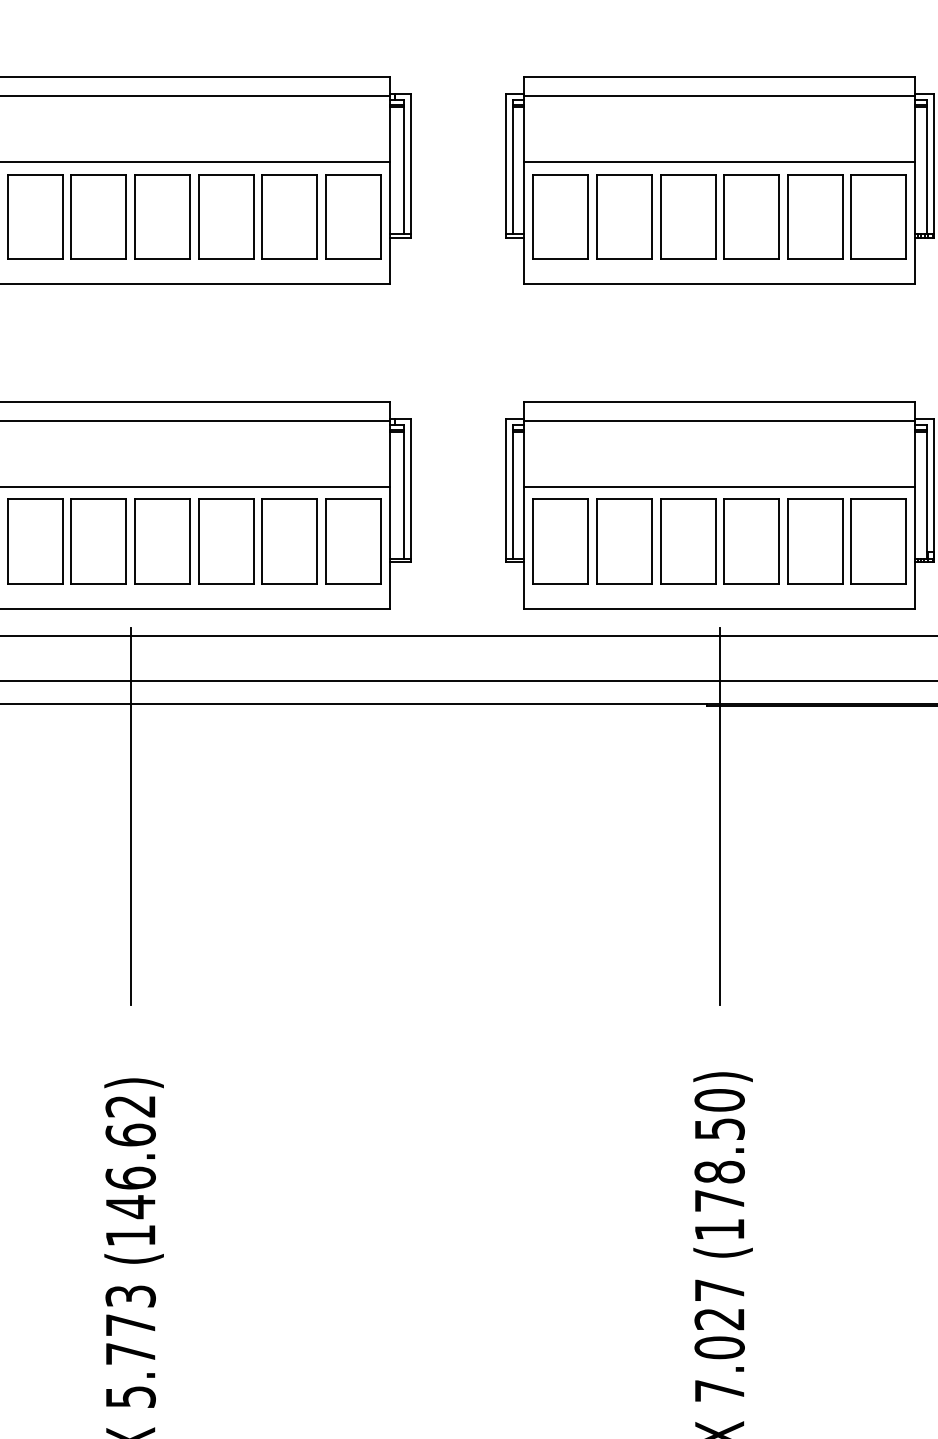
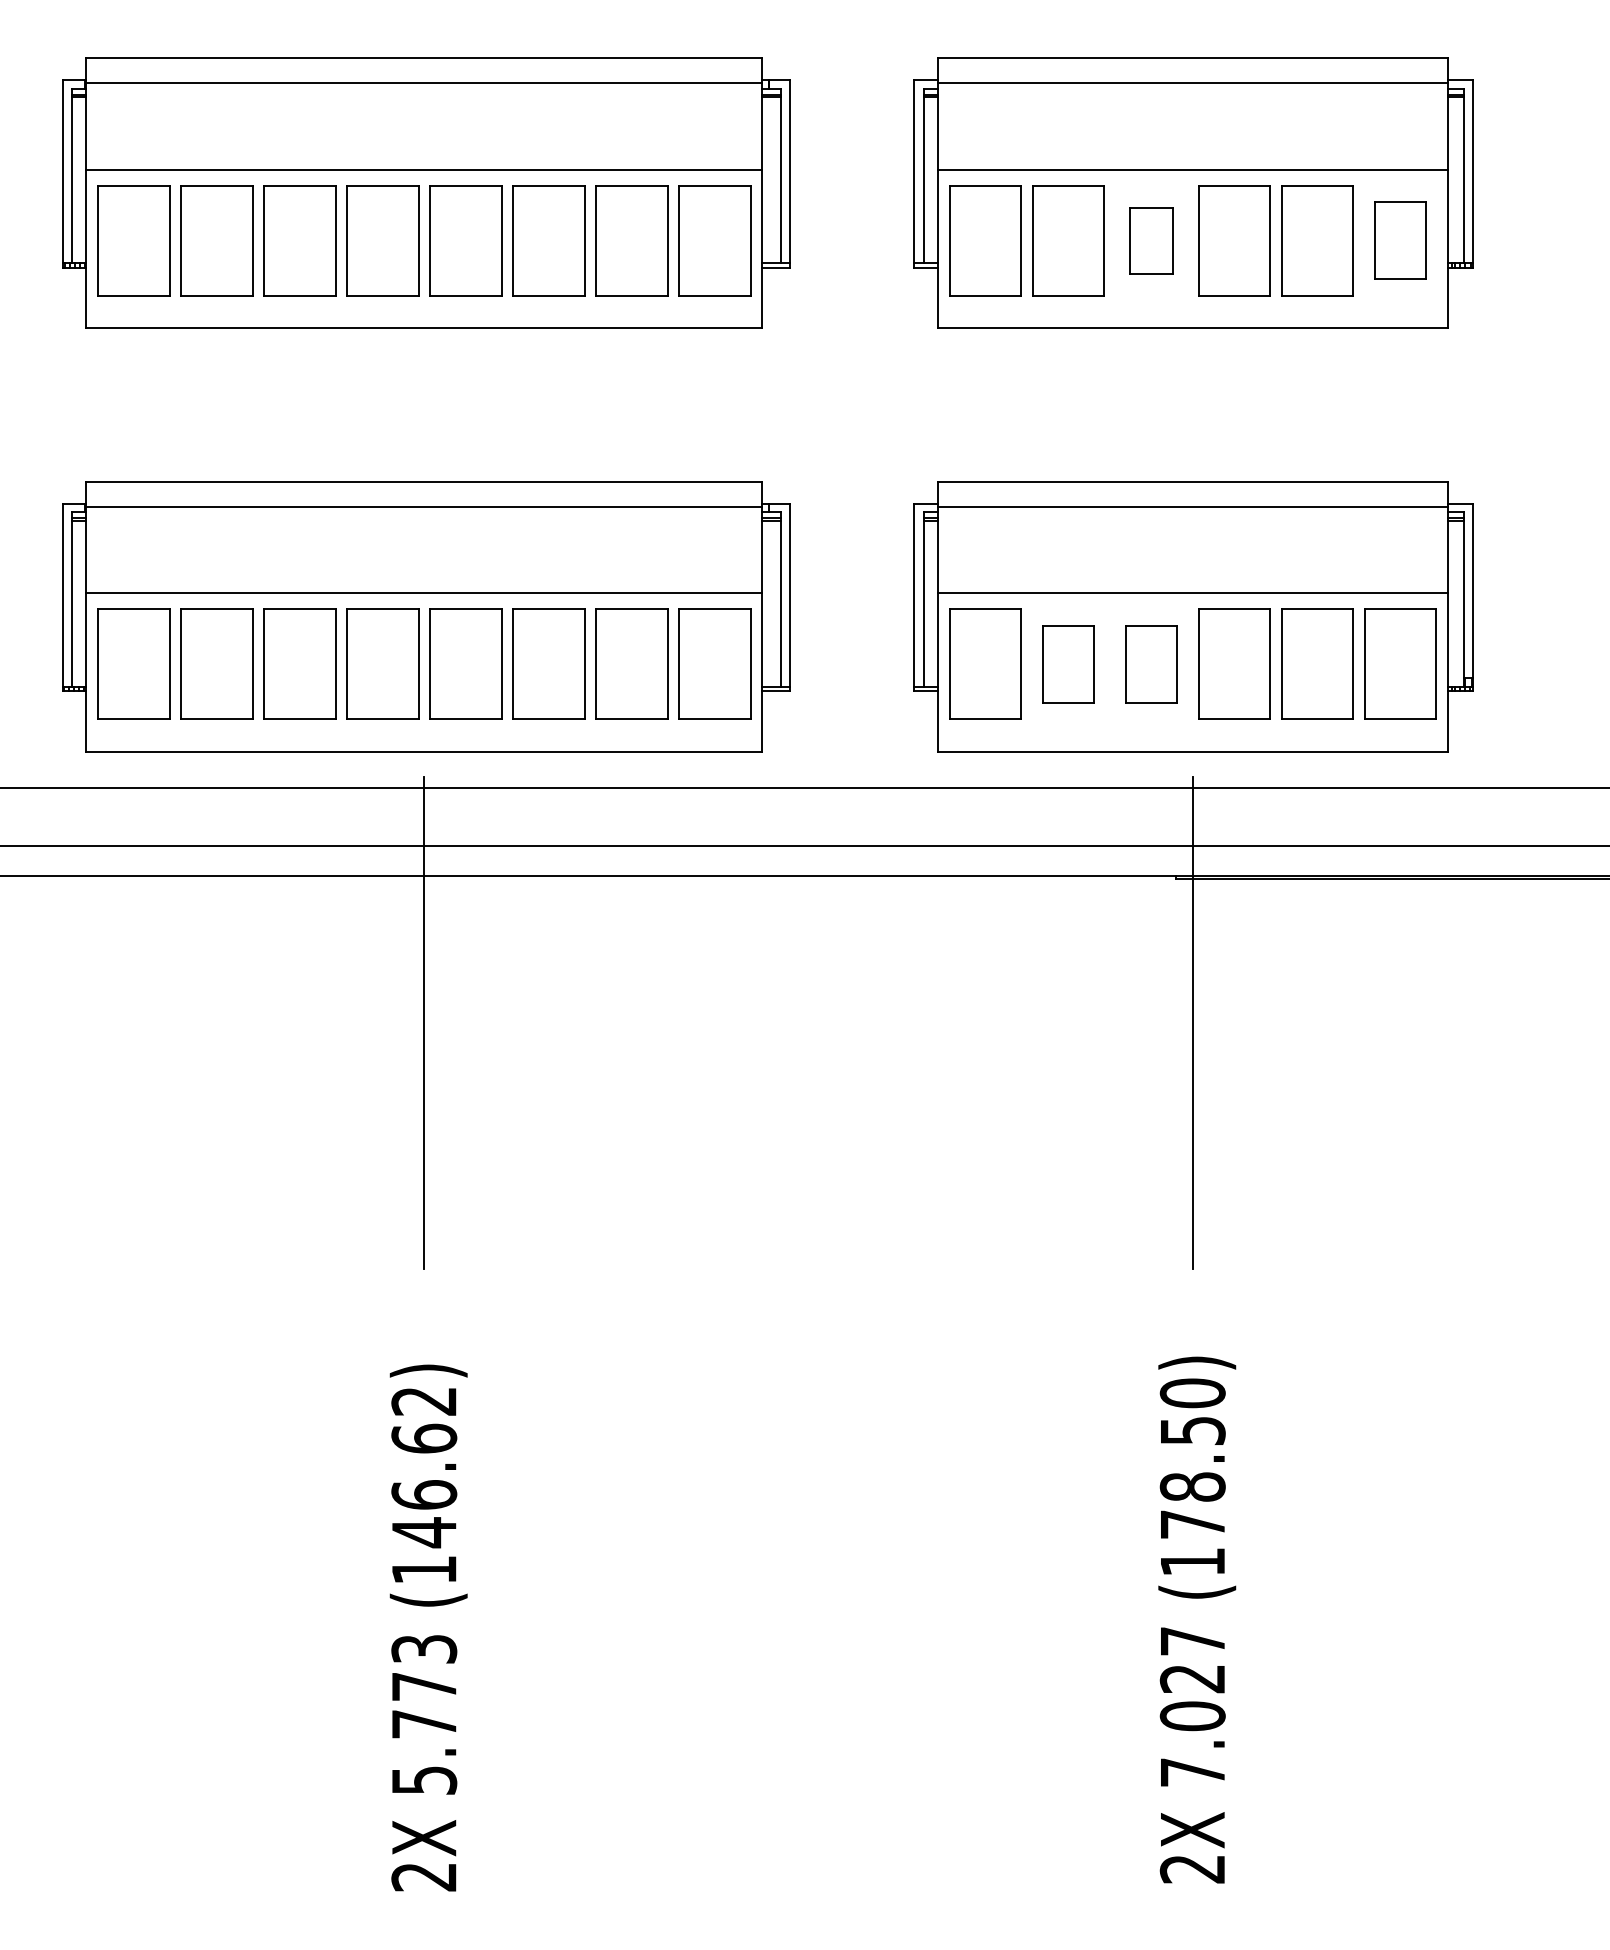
part: (688, 216) -> (1151, 240), size x0.6
part: (878, 216) -> (1400, 240), size x0.7
part: (624, 540) -> (1068, 663), size x0.7
part: (688, 540) -> (1151, 663), size x0.7

